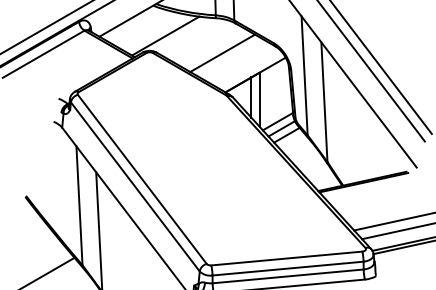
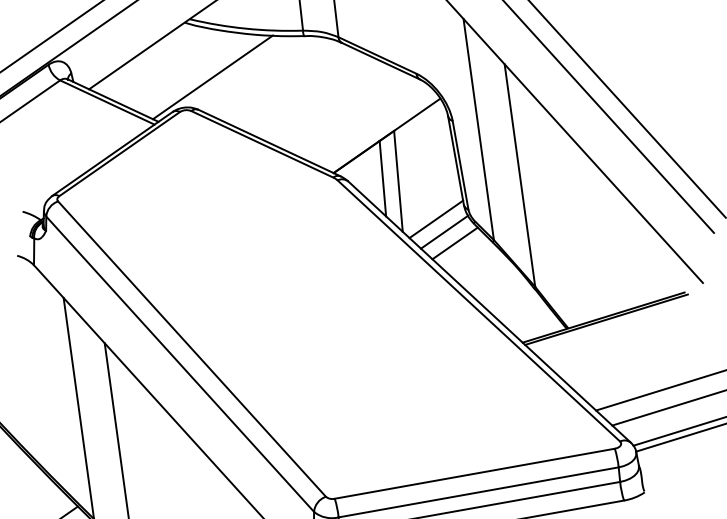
line: (222, 53) -> (321, 100), removed

